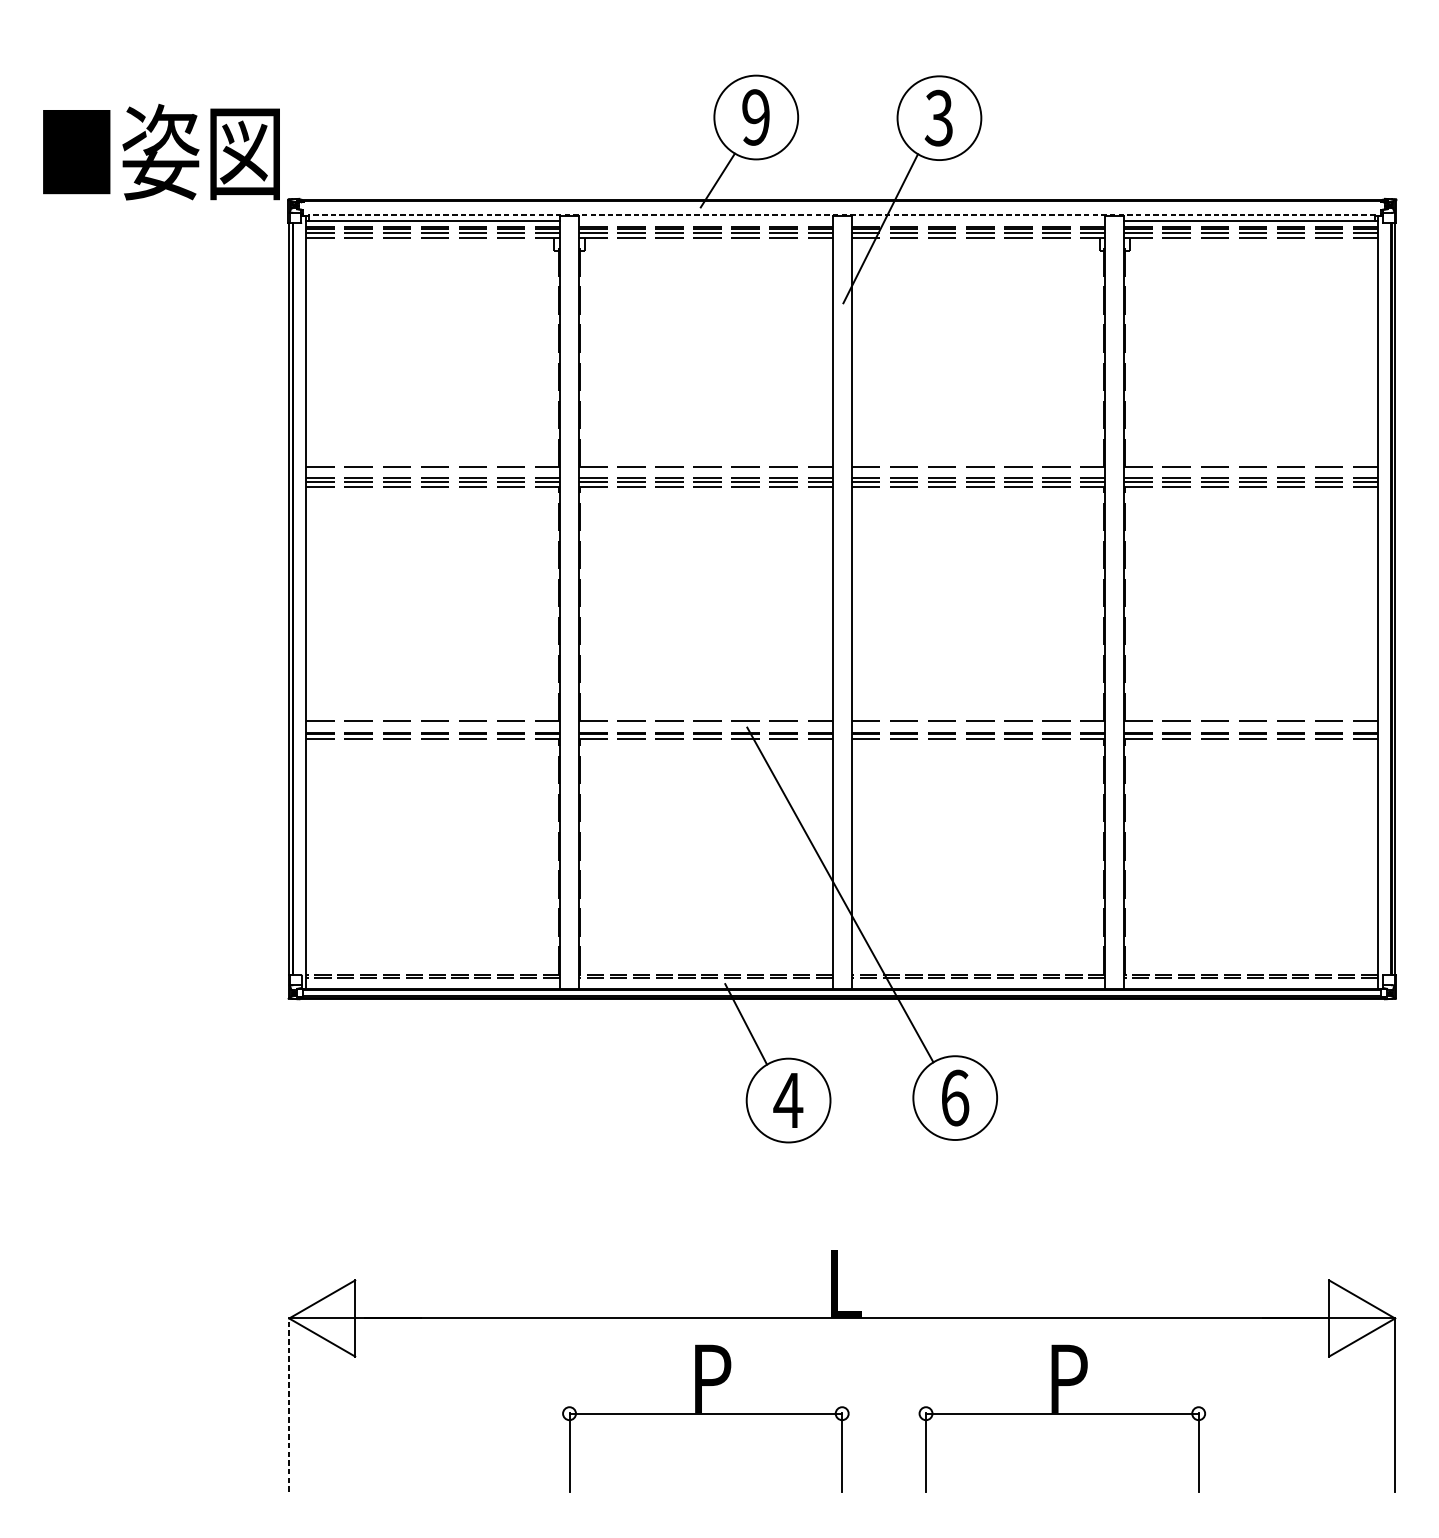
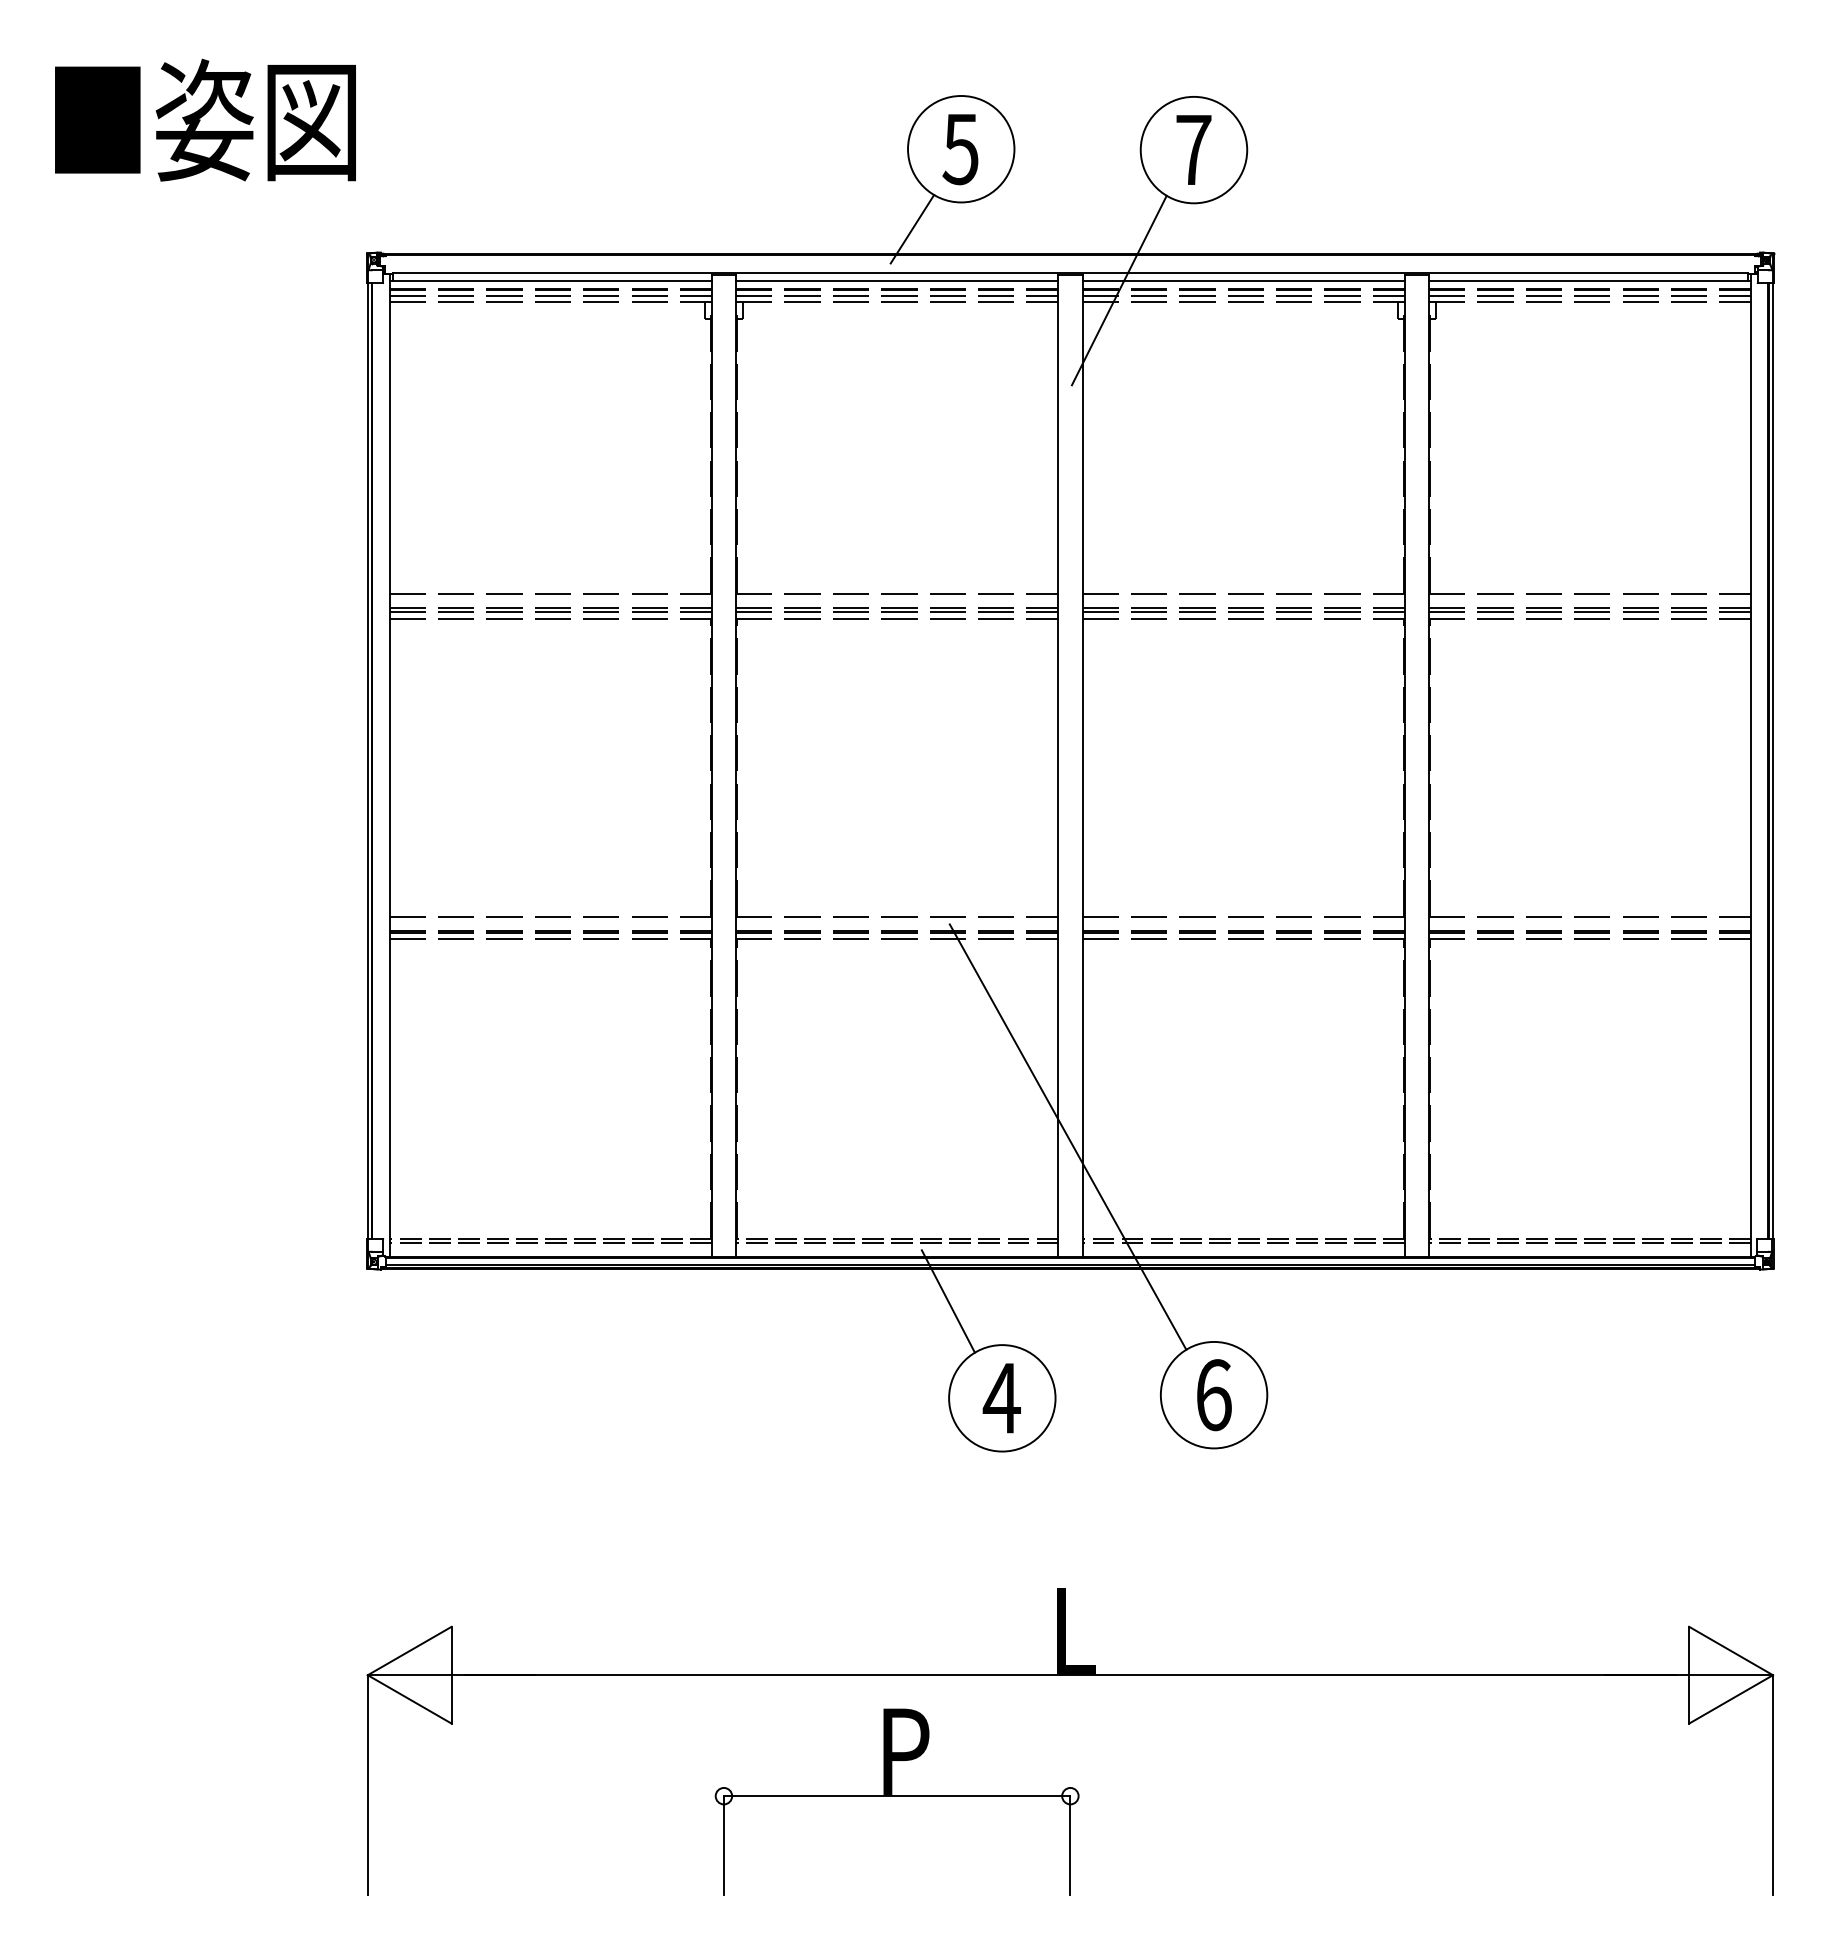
text: (755, 117) -> (960, 149), 9 -> 5
text: (939, 118) -> (1193, 150), 3 -> 7
text: (161, 151) -> (205, 119), moved
line: (841, 215) -> (1069, 273), dashed -> solid
line: (706, 220) -> (897, 280), added
line: (978, 220) -> (1243, 280), added
line: (289, 1404) -> (367, 1784), dashed -> solid
part: (1061, 1417) -> (1349, 1801), removed

